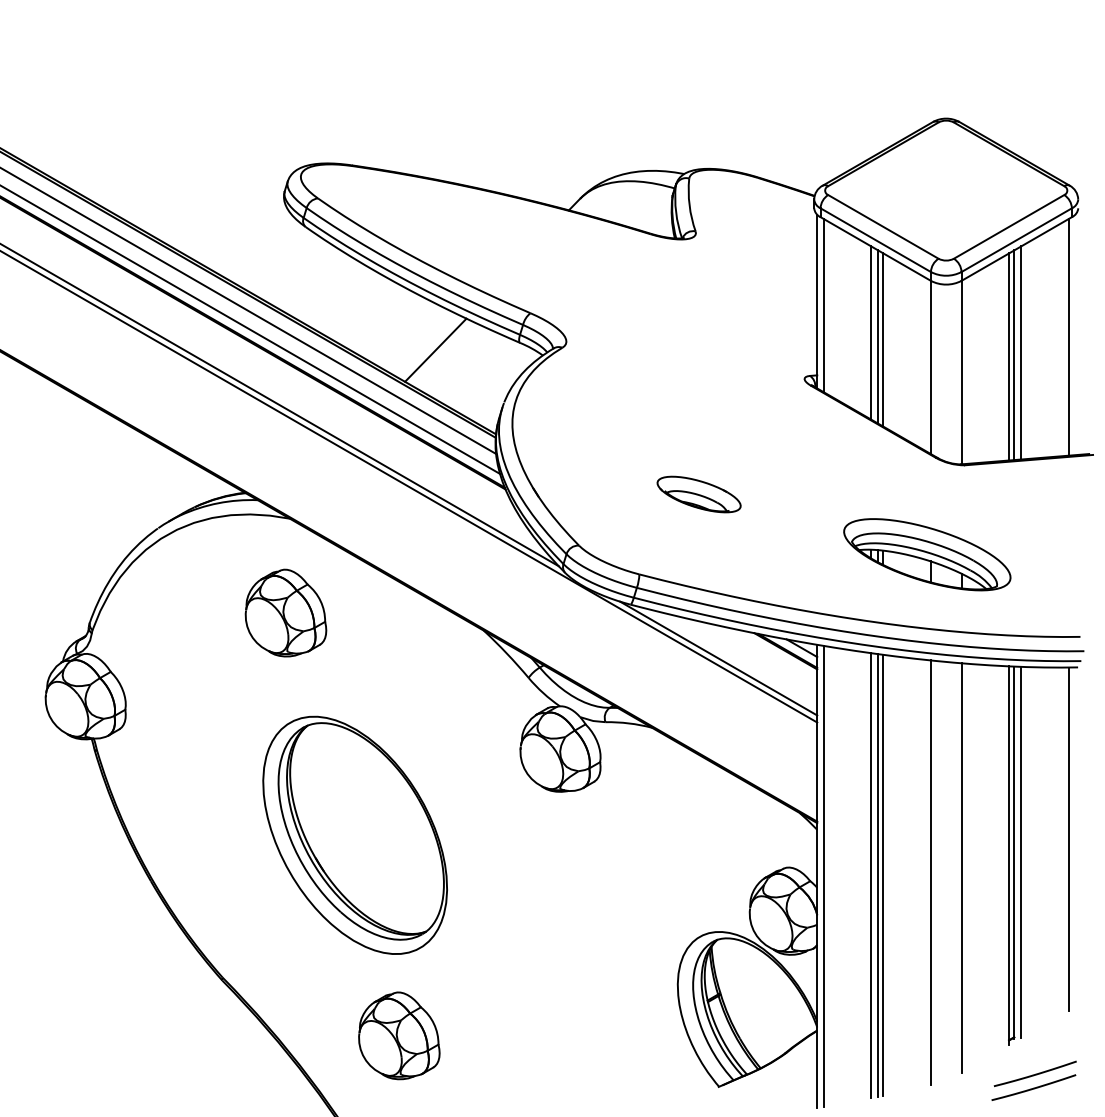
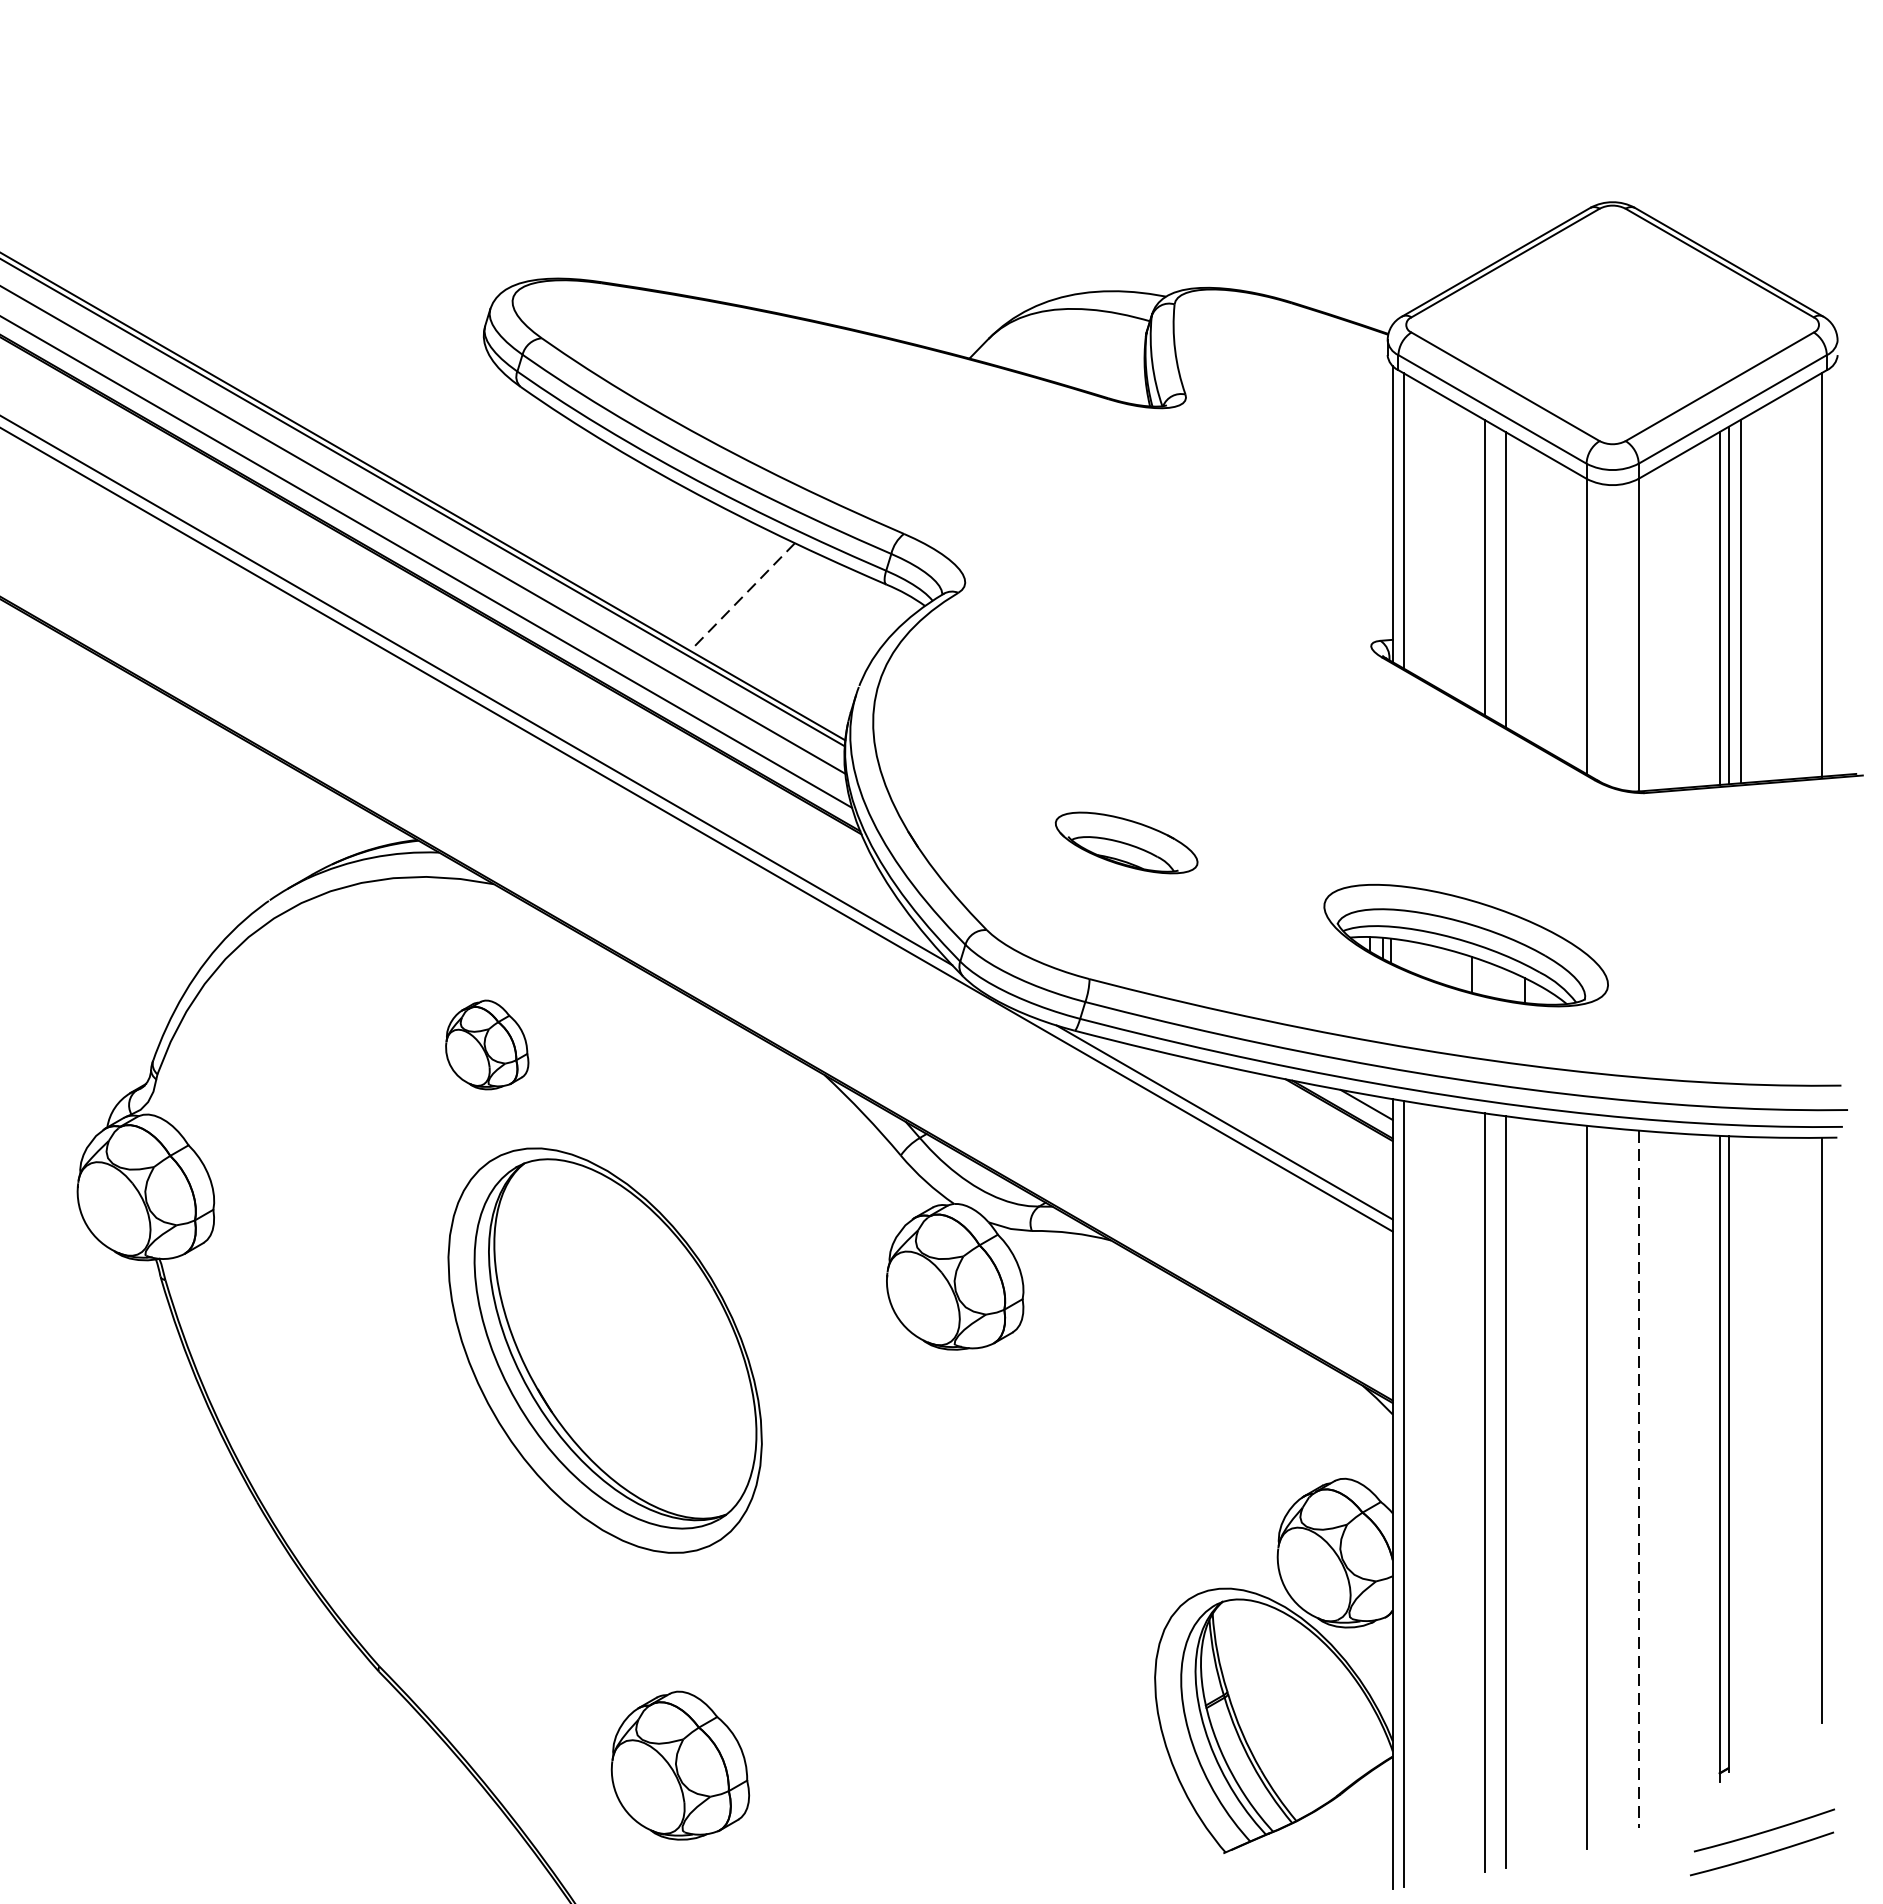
line: (878, 336) -> (1497, 573), removed
line: (435, 350) -> (742, 597), solid -> dashed
part: (698, 494) -> (1125, 842), moved
part: (927, 554) -> (1466, 945), moved
part: (285, 612) -> (486, 1044), size x0.6
part: (354, 834) -> (604, 1349), moved
line: (1021, 852) -> (1740, 1453), removed
line: (961, 867) -> (1638, 1478), solid -> dashed
line: (878, 875) -> (1497, 1492), removed

